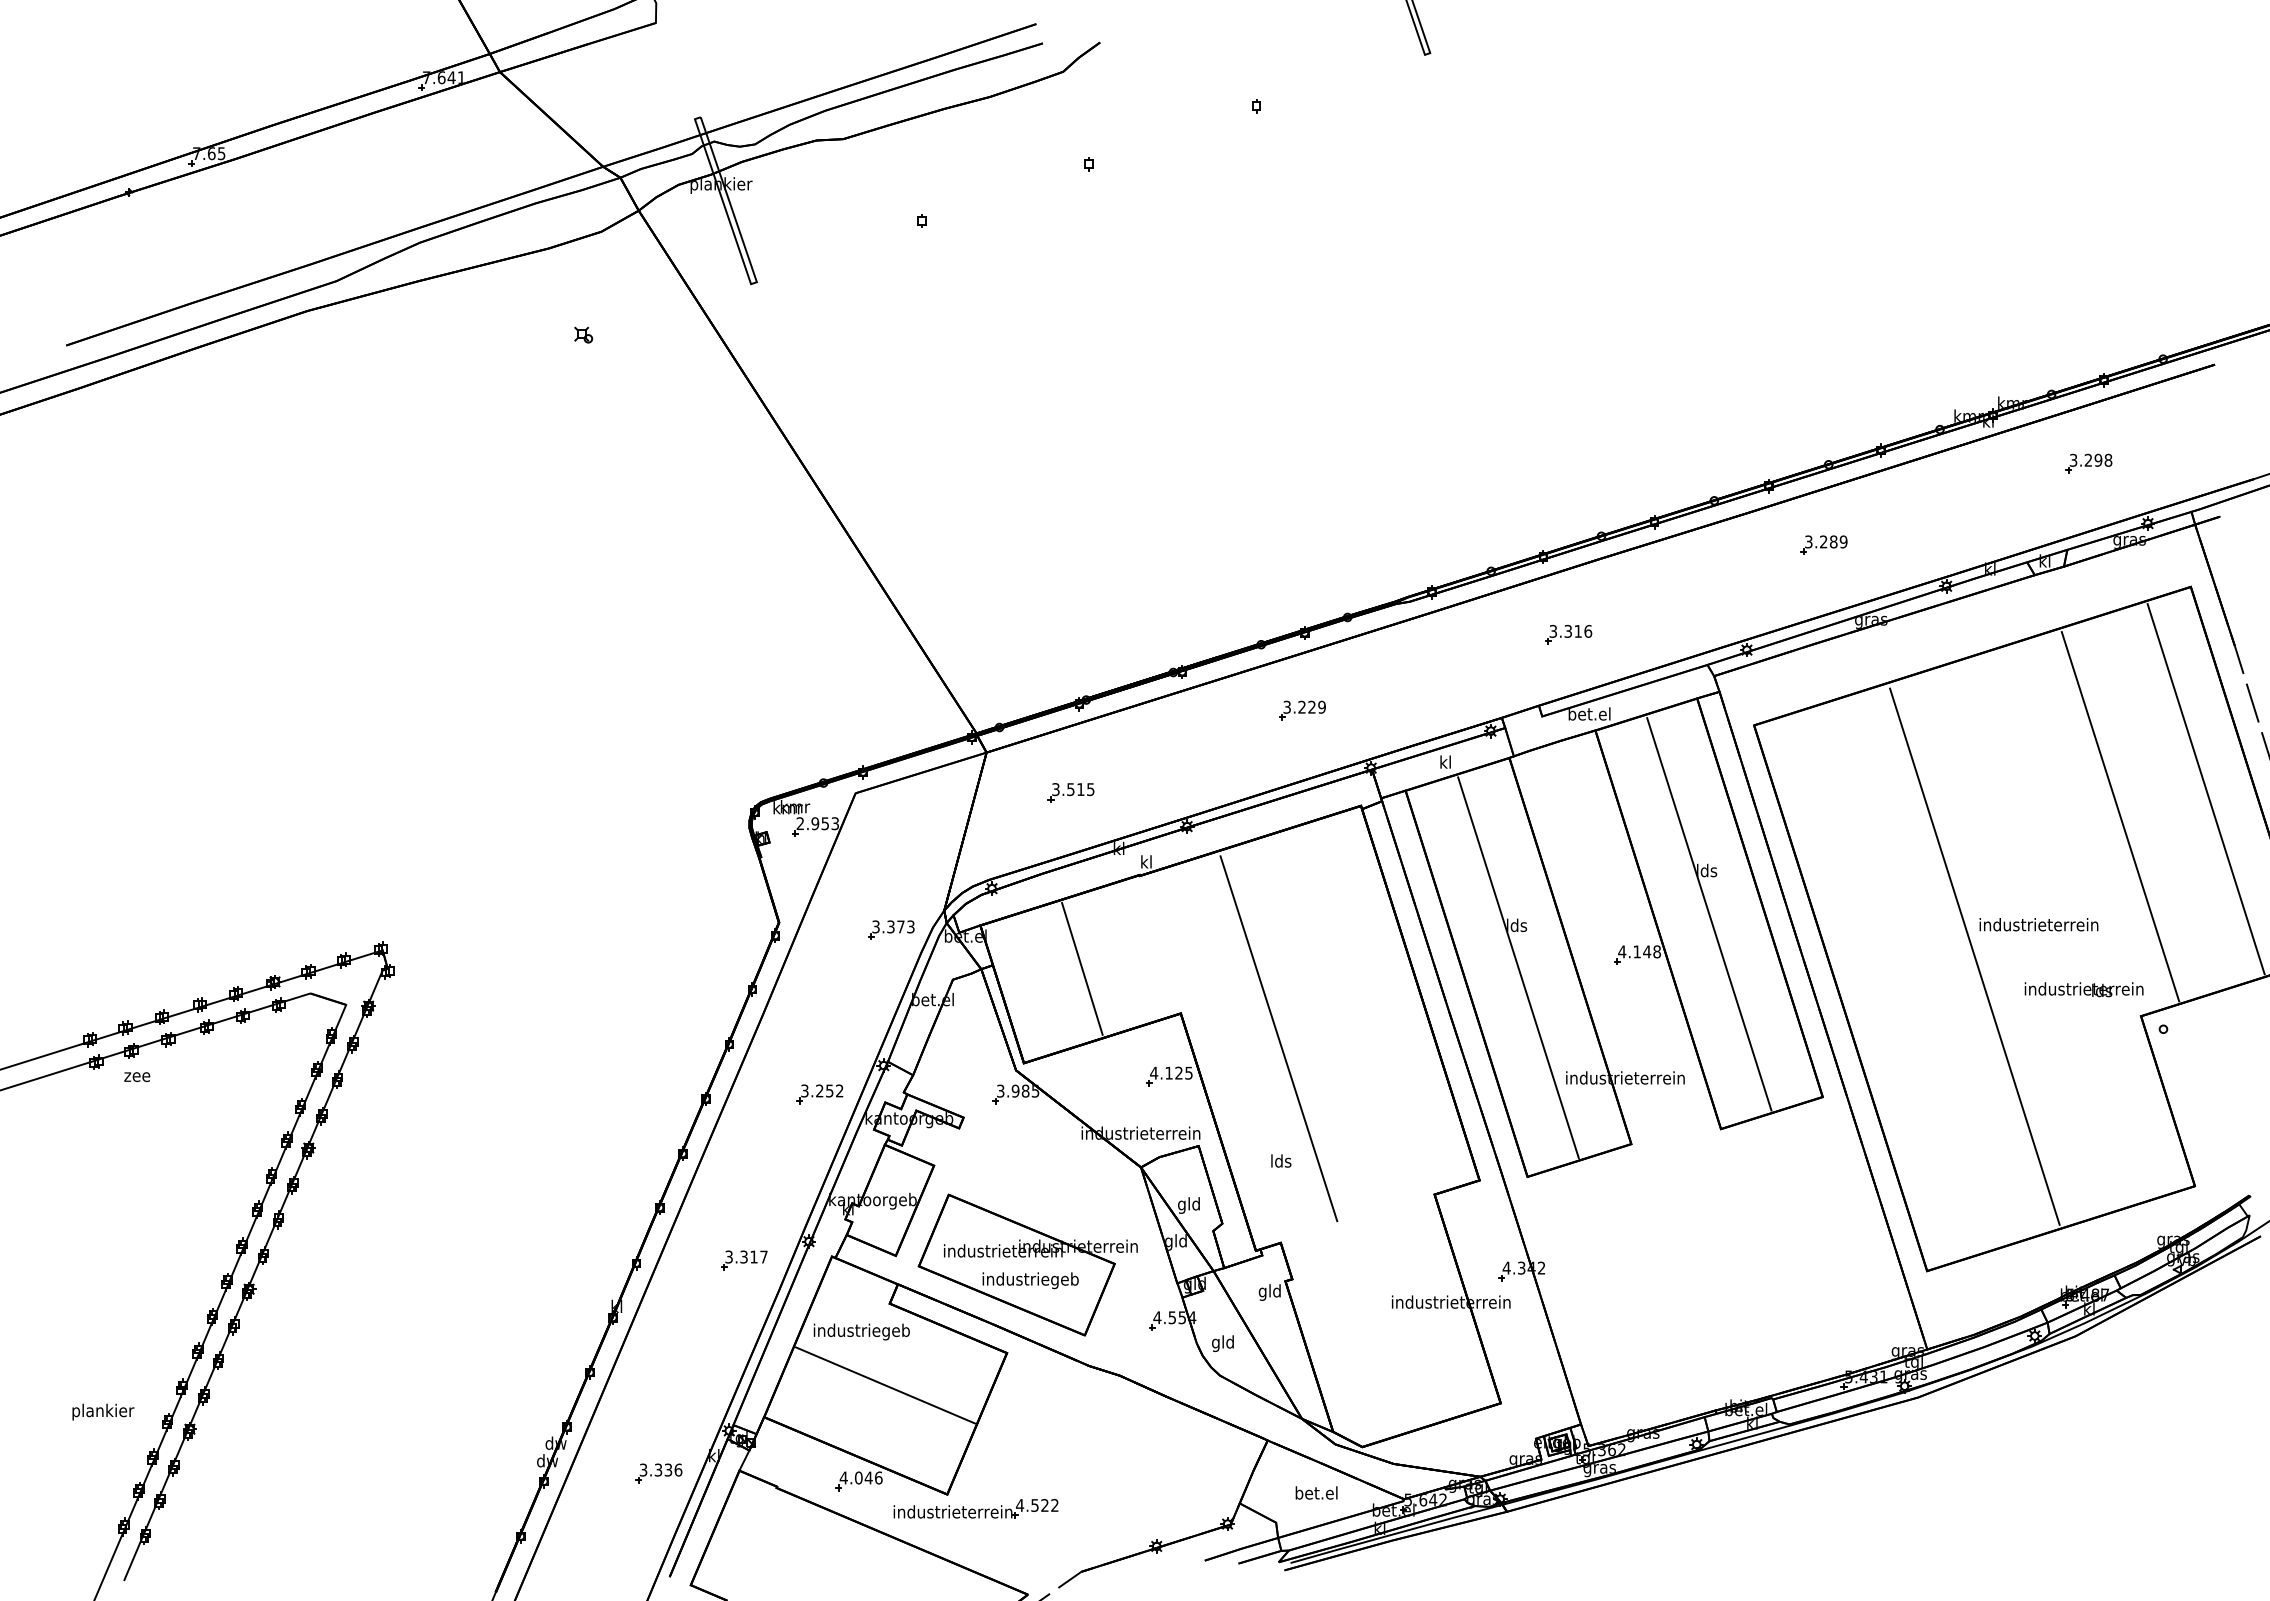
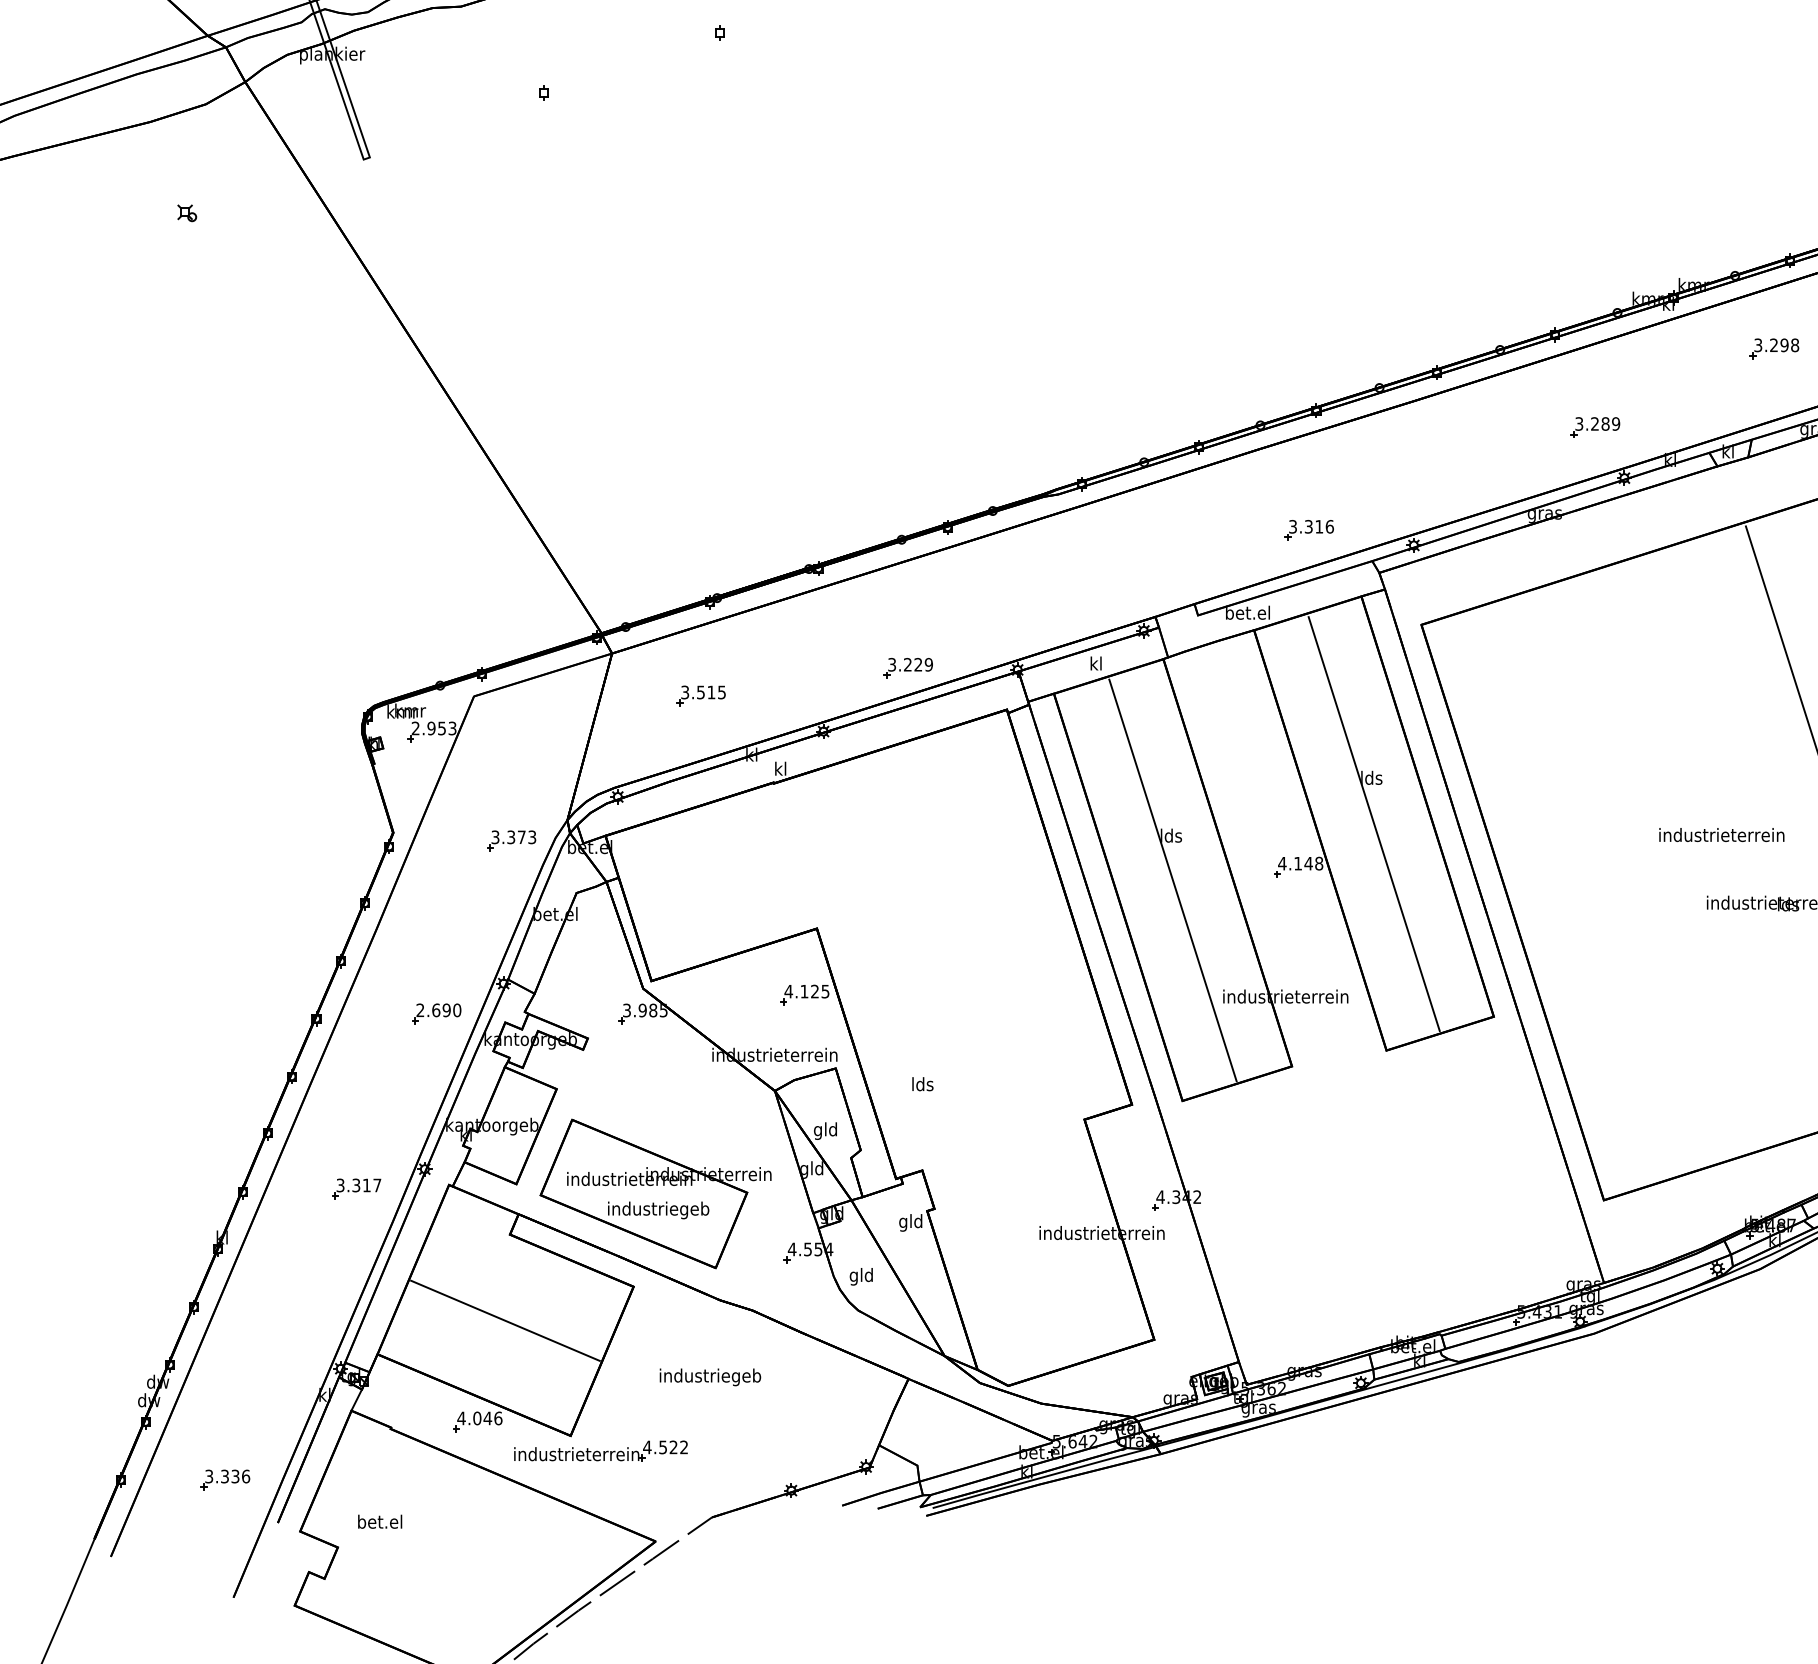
part: (1823, 544) -> (1594, 426), moved
part: (1568, 634) -> (1309, 530), moved
part: (1302, 710) -> (908, 668), moved
line: (1974, 956) -> (1653, 868), removed
line: (1082, 968) -> (713, 881), removed
line: (1278, 1038) -> (919, 955), removed
text: (822, 1090) -> (439, 1009), 3.252 -> 2.690
text: (861, 1331) -> (710, 1376), moved
part: (658, 1473) -> (224, 1480), moved
text: (1316, 1492) -> (380, 1521), moved

